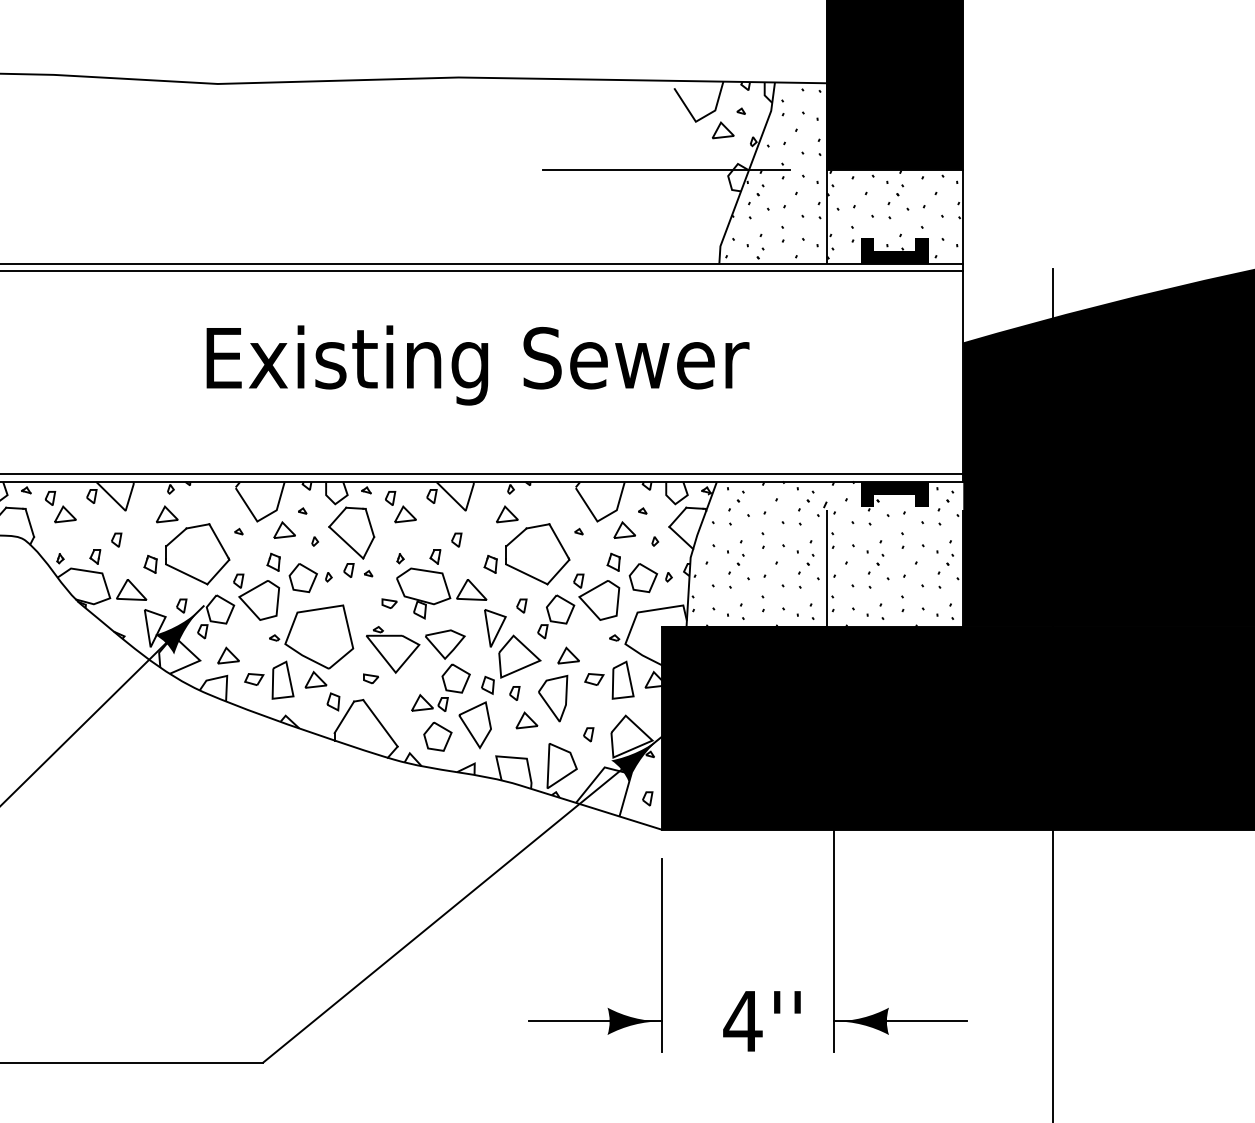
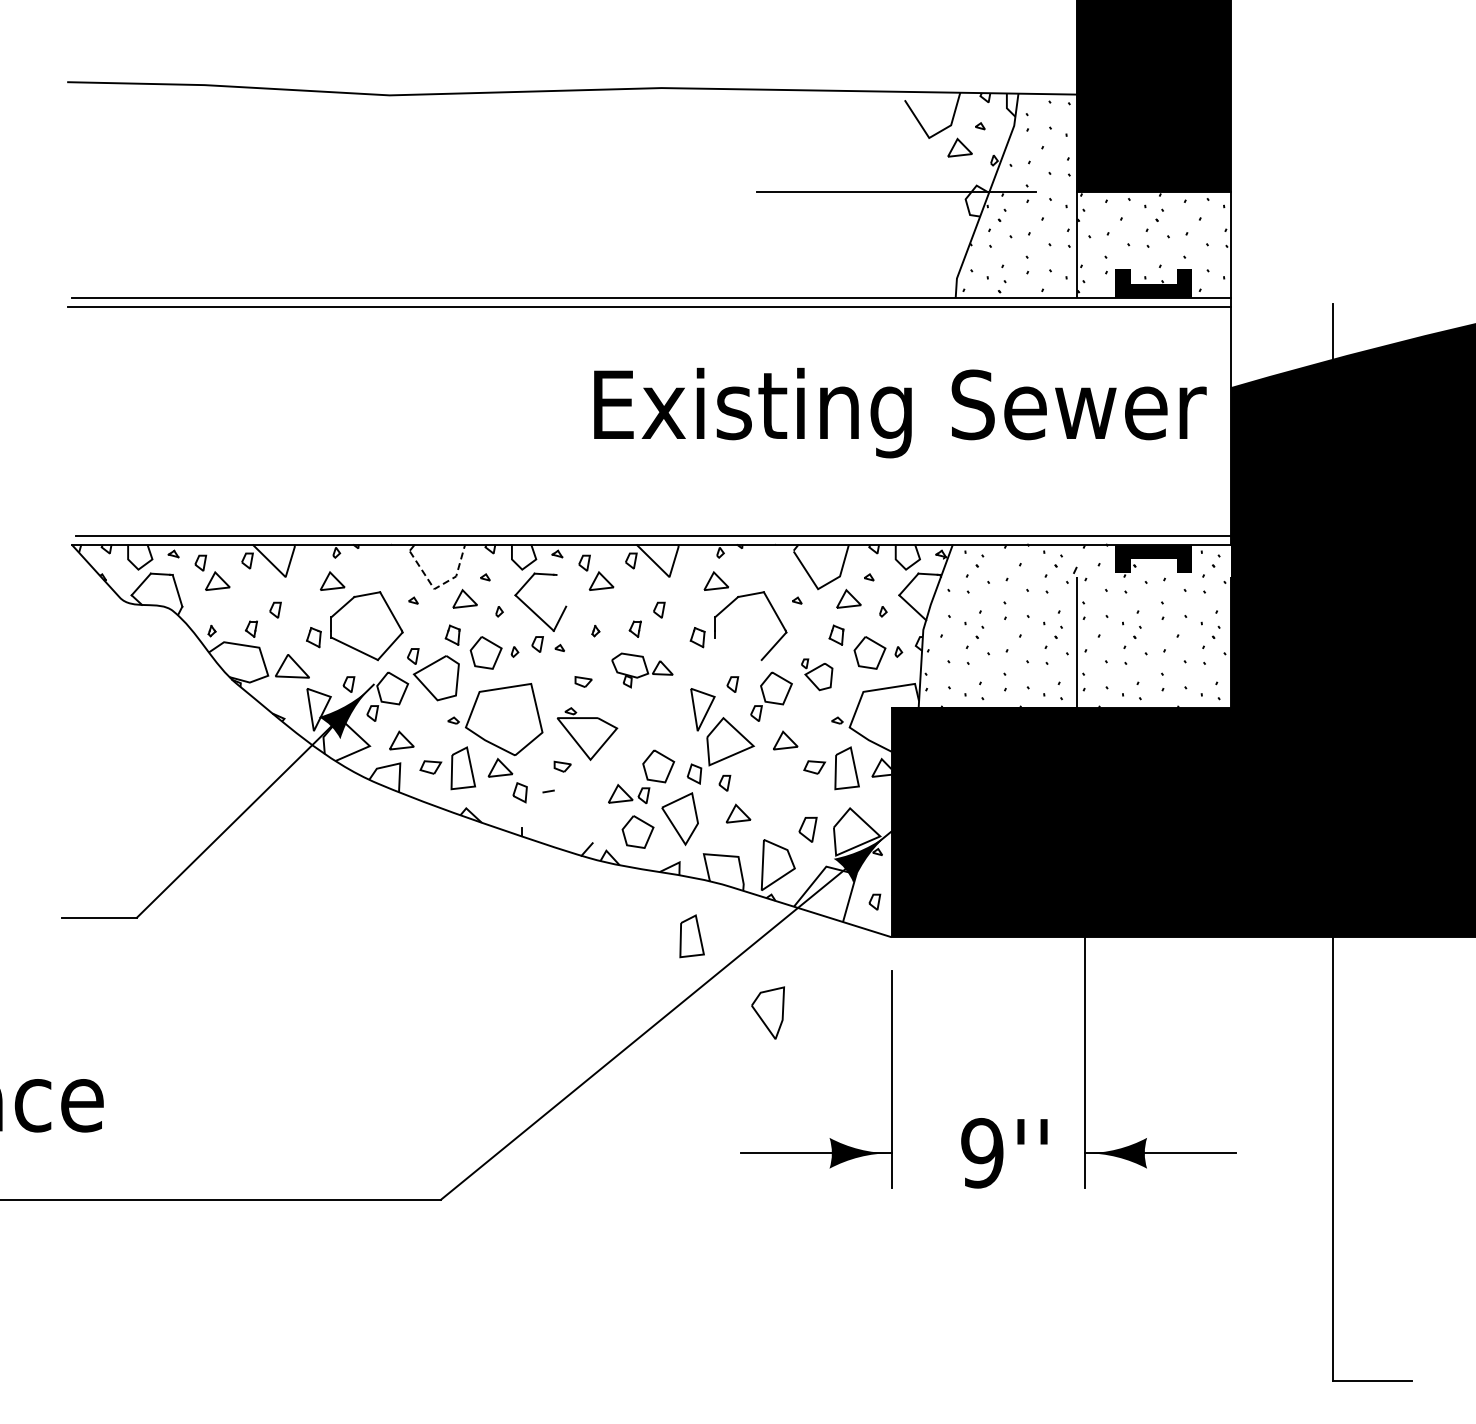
text: (478, 364) -> (900, 412), moved
line: (263, 518) -> (441, 585), solid -> dashed
line: (370, 522) -> (561, 590), removed
line: (526, 574) -> (738, 648), removed
part: (441, 593) -> (642, 670), size x0.6
part: (596, 597) -> (816, 674), size x0.6
curve: (439, 650) -> (639, 734), removed
part: (552, 698) -> (767, 1012), moved
line: (344, 716) -> (532, 809), removed
line: (379, 722) -> (572, 816), removed
part: (588, 734) -> (808, 829), size x1.6
part: (485, 829) -> (691, 936), added
text: (743, 1021) -> (982, 1153), 4'' -> 9''

